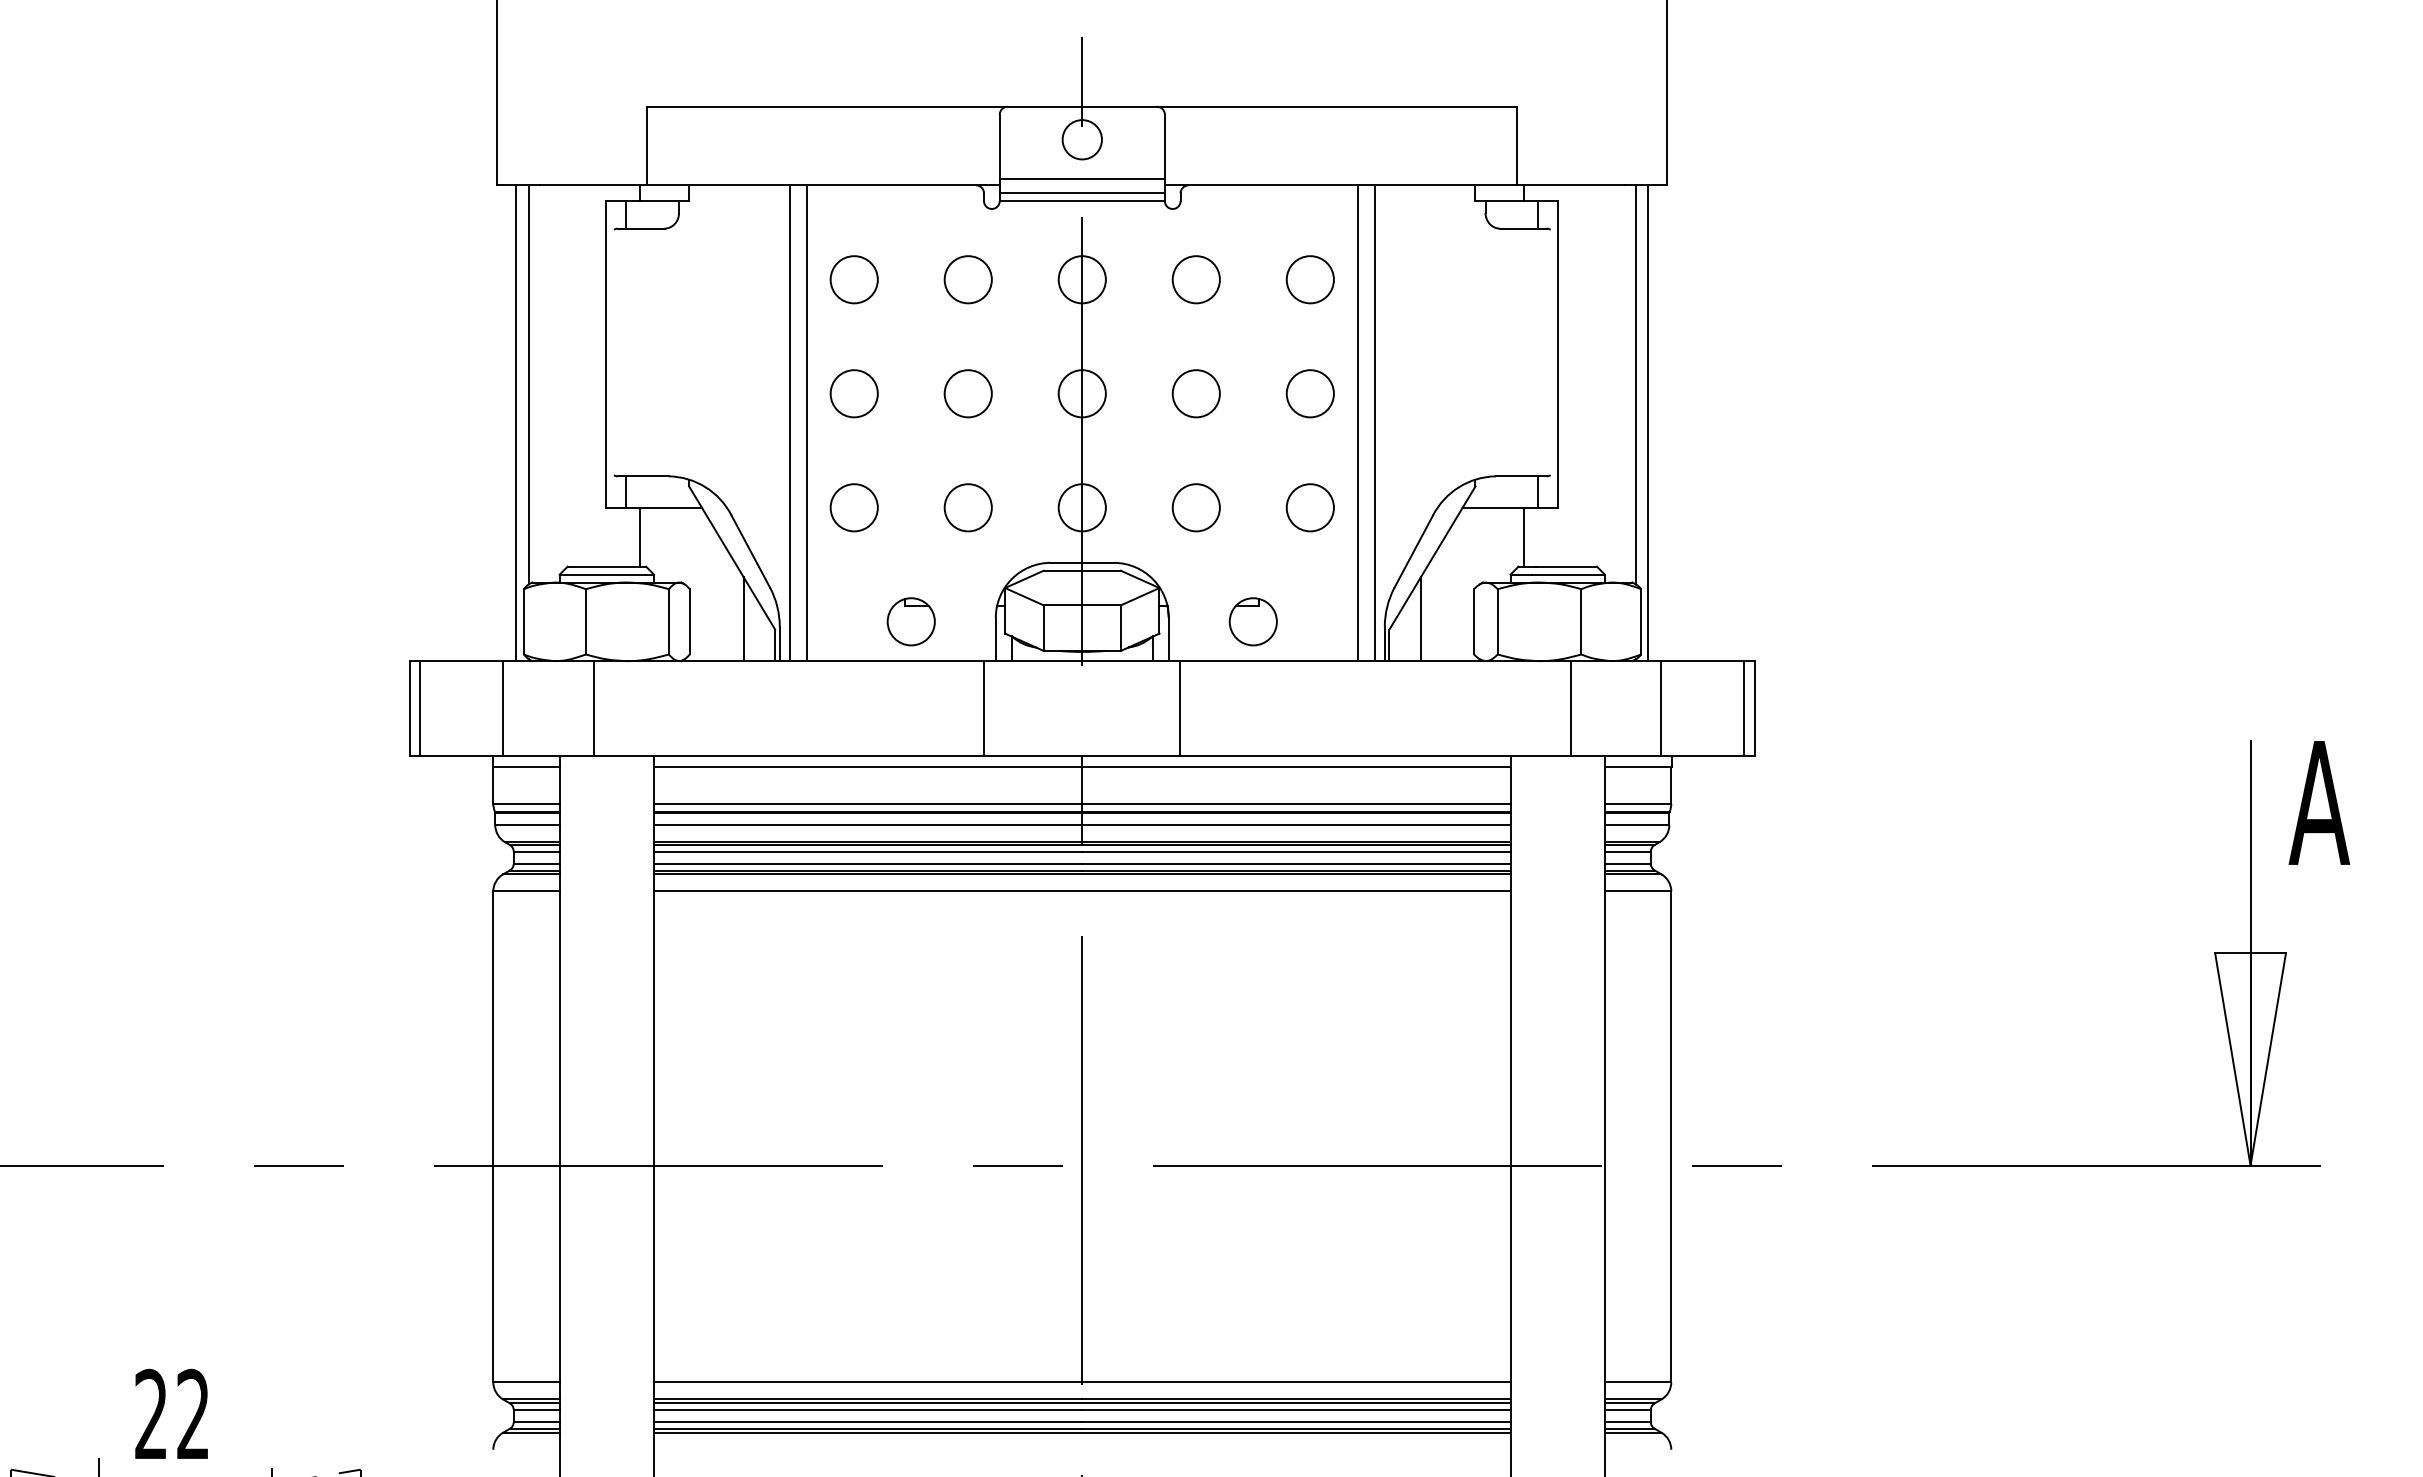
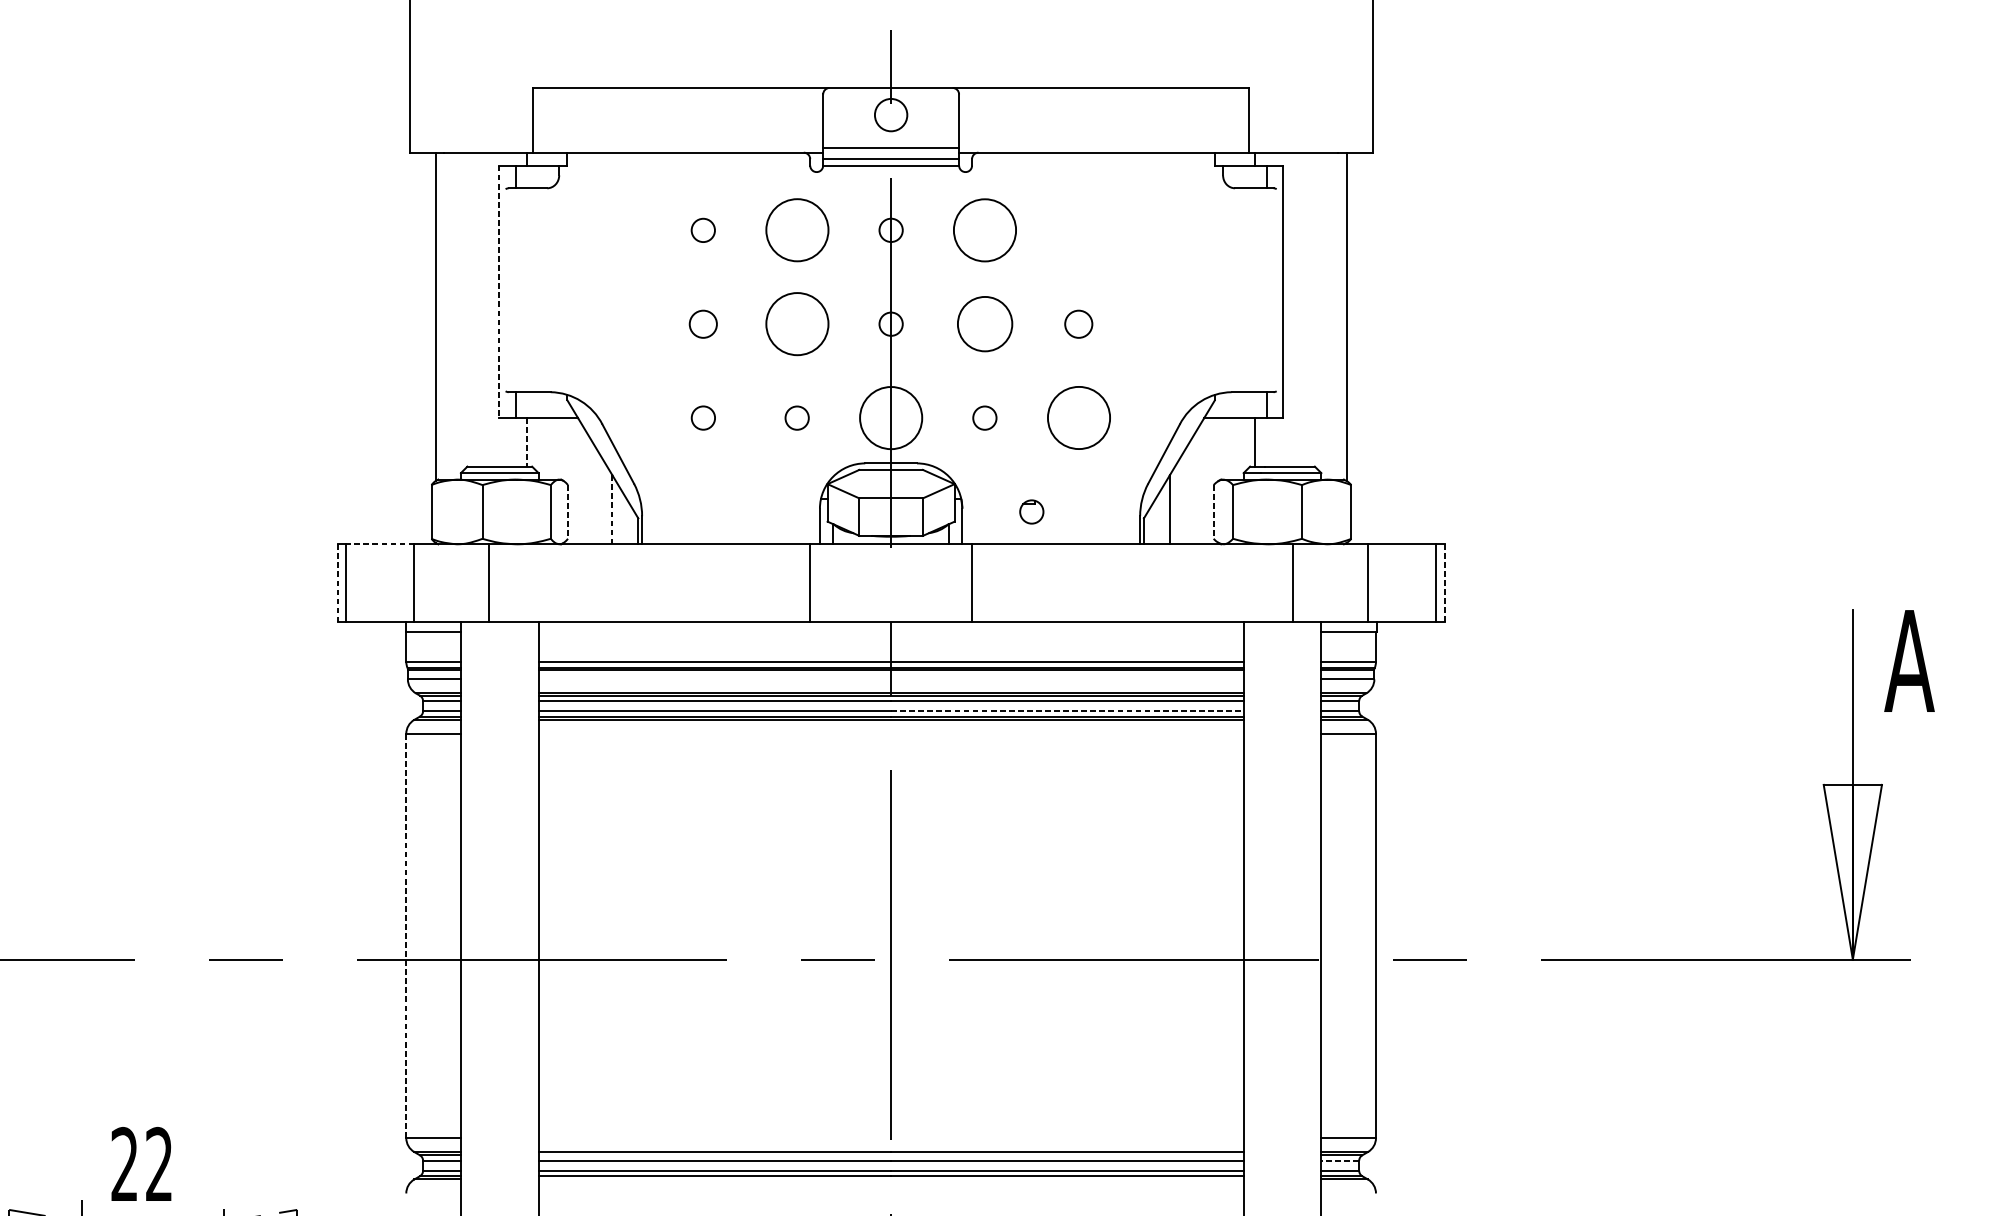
circle: (853, 279) -> (702, 230), size x0.6
circle: (967, 279) -> (796, 230), size x1.6
circle: (1081, 279) -> (890, 230), size x0.6
circle: (1195, 279) -> (984, 230), size x1.6
circle: (1309, 279) -> (1078, 230), removed
line: (606, 354) -> (499, 291), solid -> dashed
circle: (853, 393) -> (702, 323), size x0.7
circle: (967, 393) -> (796, 323), size x1.6
circle: (1081, 393) -> (890, 323), size x0.6
circle: (1195, 393) -> (984, 323), size x1.4
circle: (1309, 393) -> (1078, 323), size x0.7
line: (516, 423) -> (425, 348), removed
line: (789, 423) -> (650, 348), removed
line: (807, 423) -> (664, 348), removed
line: (1357, 423) -> (1117, 348), removed
line: (1375, 423) -> (1132, 348), removed
line: (1648, 423) -> (1357, 348), removed
circle: (853, 507) -> (702, 417), size x0.6
circle: (967, 507) -> (796, 417), size x0.6
circle: (1081, 507) -> (890, 417), size x1.6
circle: (1195, 507) -> (984, 417), size x0.6
circle: (1309, 507) -> (1078, 417), size x1.6
line: (640, 537) -> (527, 442), solid -> dashed
line: (743, 619) -> (612, 510), solid -> dashed
line: (689, 621) -> (567, 511), solid -> dashed
part: (910, 621) -> (749, 511), removed
part: (1252, 621) -> (1031, 511), size x0.6
line: (1474, 621) -> (1214, 511), solid -> dashed
line: (461, 661) -> (380, 544), solid -> dashed
line: (1754, 707) -> (1444, 582), solid -> dashed
line: (409, 708) -> (337, 583), solid -> dashed
line: (1082, 767) -> (891, 631), removed
line: (1082, 825) -> (891, 679), removed
line: (1296, 863) -> (1067, 710), solid -> dashed
line: (1082, 891) -> (891, 733), removed
line: (493, 1136) -> (406, 935), solid -> dashed
line: (1082, 1382) -> (891, 1138), removed
line: (1082, 1403) -> (891, 1155), removed
line: (1627, 1410) -> (1339, 1161), solid -> dashed
line: (1082, 1432) -> (891, 1179), removed

